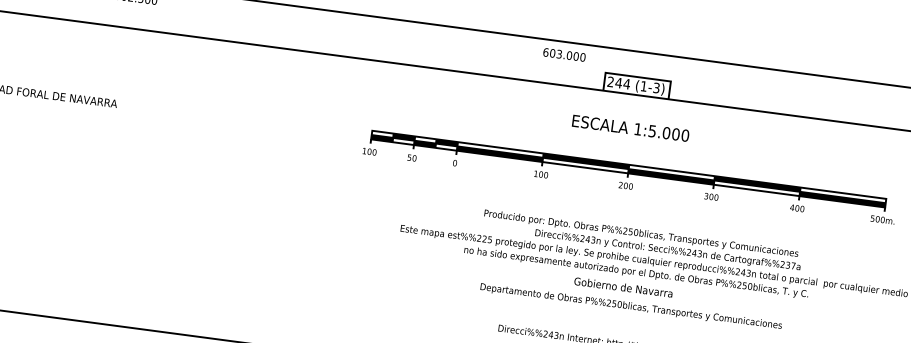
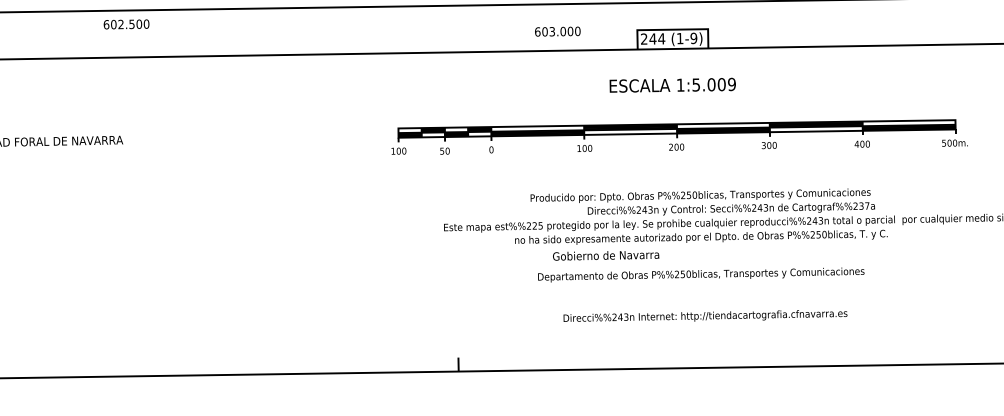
text: (564, 54) -> (557, 31), moved
text: (656, 87) -> (693, 37), (1-3) -> (1-9)
text: (684, 135) -> (731, 84), 1:5.000 -> 1:5.009
text: (623, 287) -> (606, 255), moved

